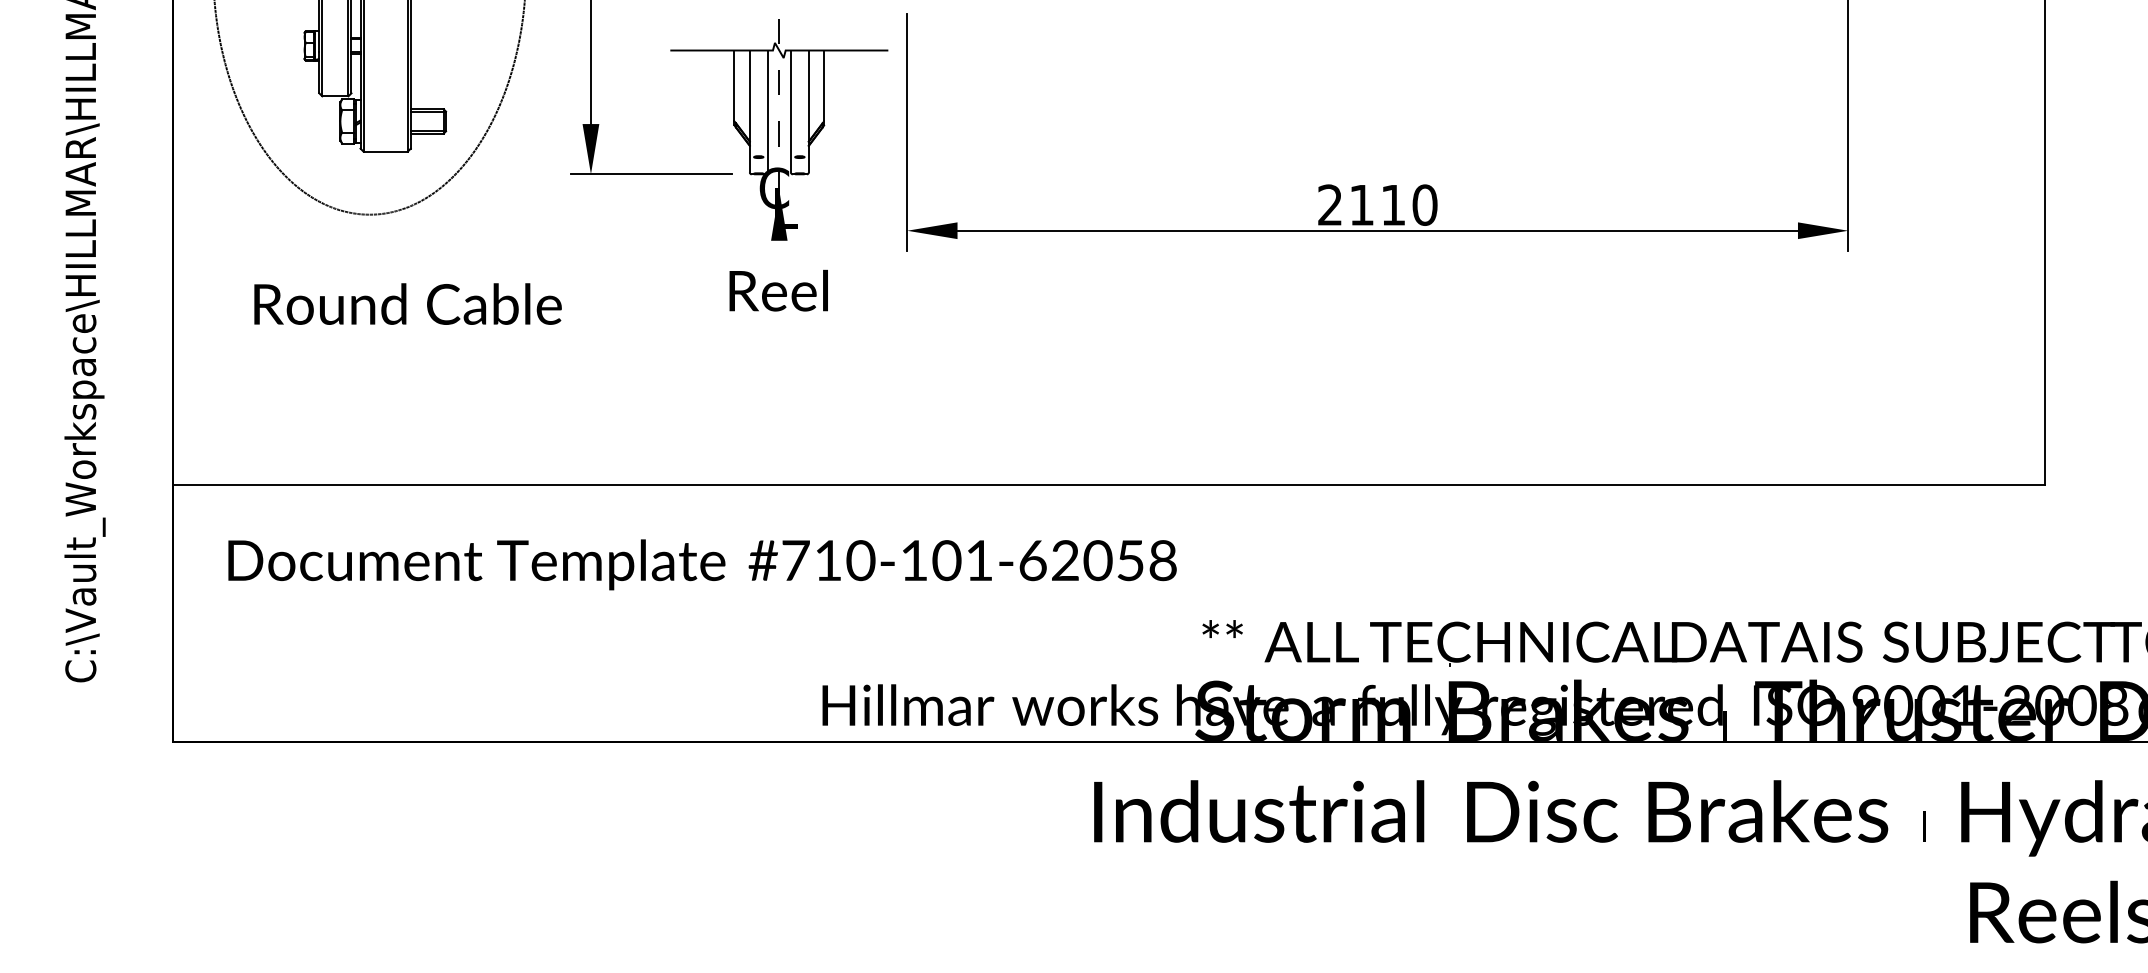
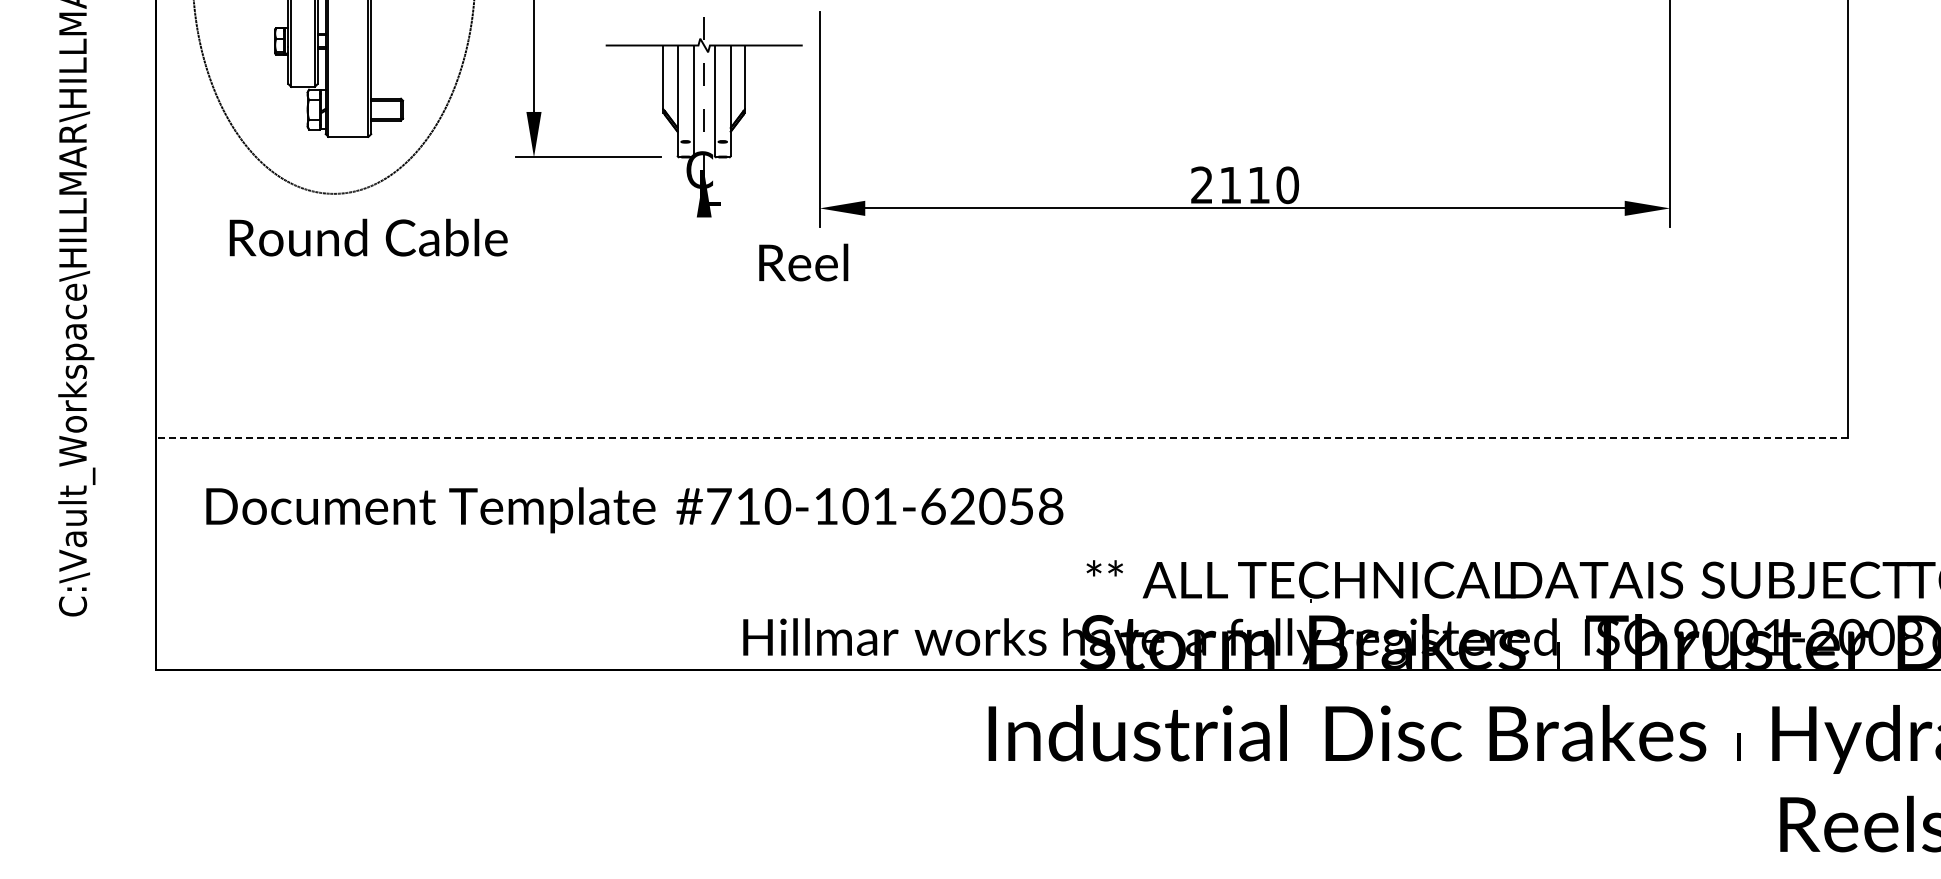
text: (778, 290) -> (803, 262), moved
text: (407, 303) -> (368, 237), moved
line: (1108, 485) -> (1001, 438), solid -> dashed

